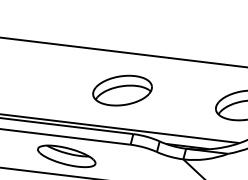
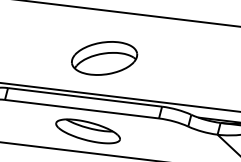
part: (122, 90) -> (104, 58), moved

